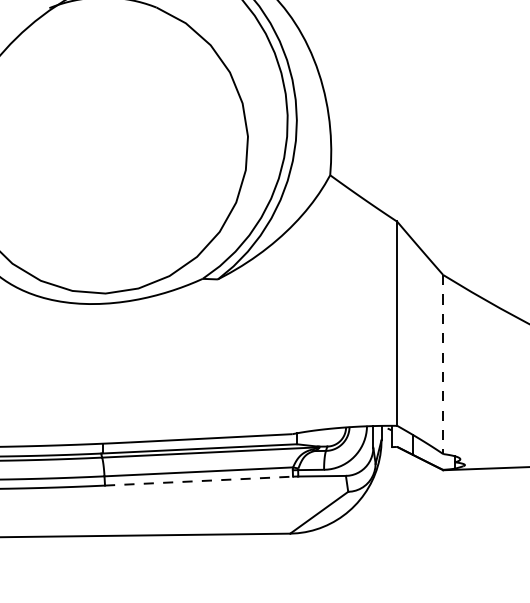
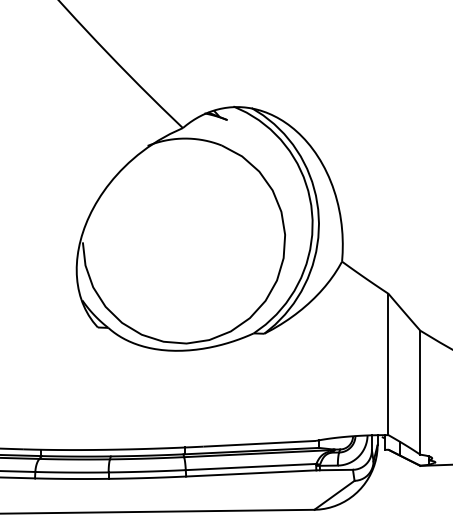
line: (443, 364) -> (420, 392), dashed -> solid
line: (199, 481) -> (251, 473), dashed -> solid

